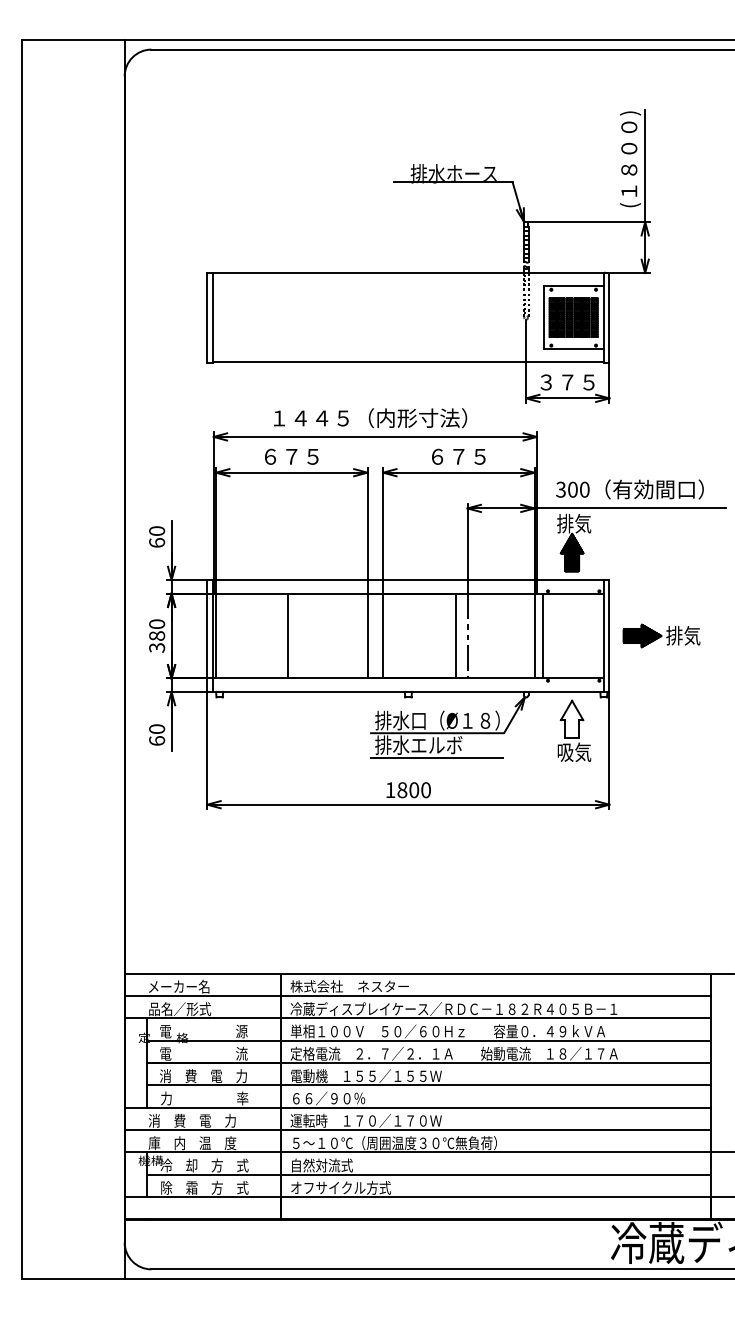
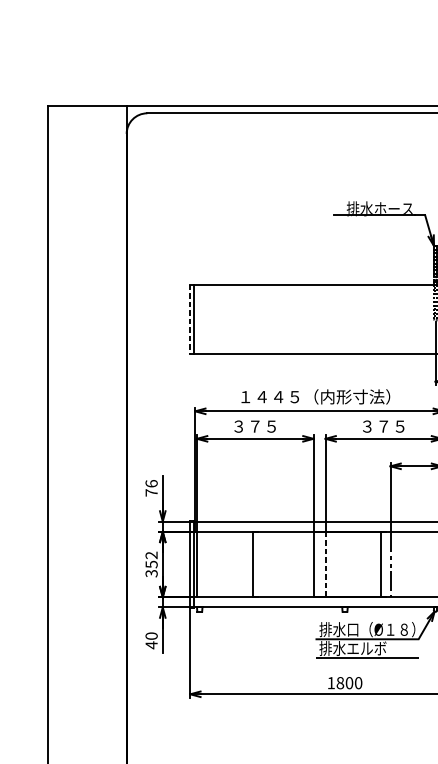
line: (207, 317) -> (190, 319), solid -> dashed
text: (269, 456) -> (238, 426), ６７５ -> ３７５
text: (437, 456) -> (367, 426), ６７５ -> ３７５
text: (157, 536) -> (151, 487), 60 -> 76
text: (157, 630) -> (151, 560), 380 -> 352
line: (383, 636) -> (325, 564), solid -> dashed
text: (157, 740) -> (151, 644), 60 -> 40

